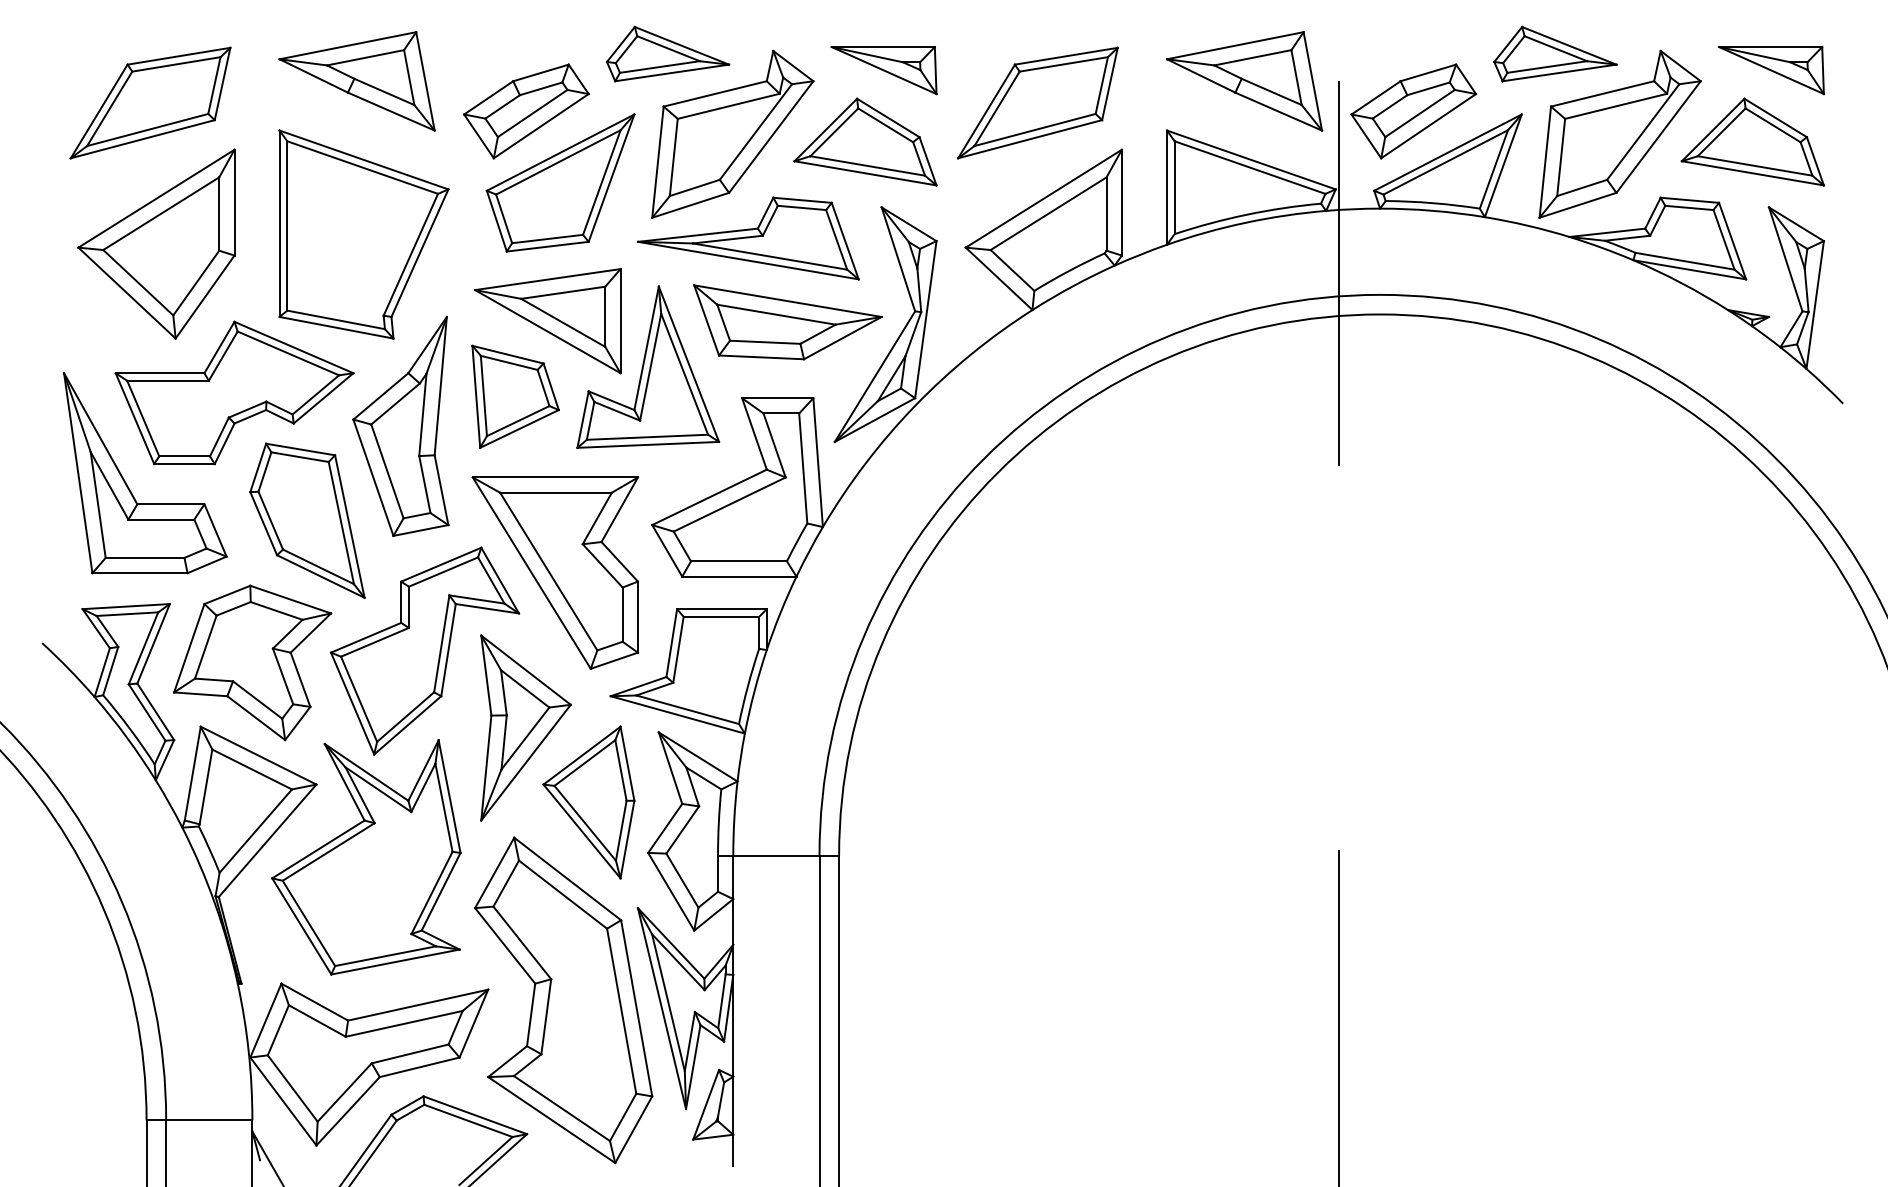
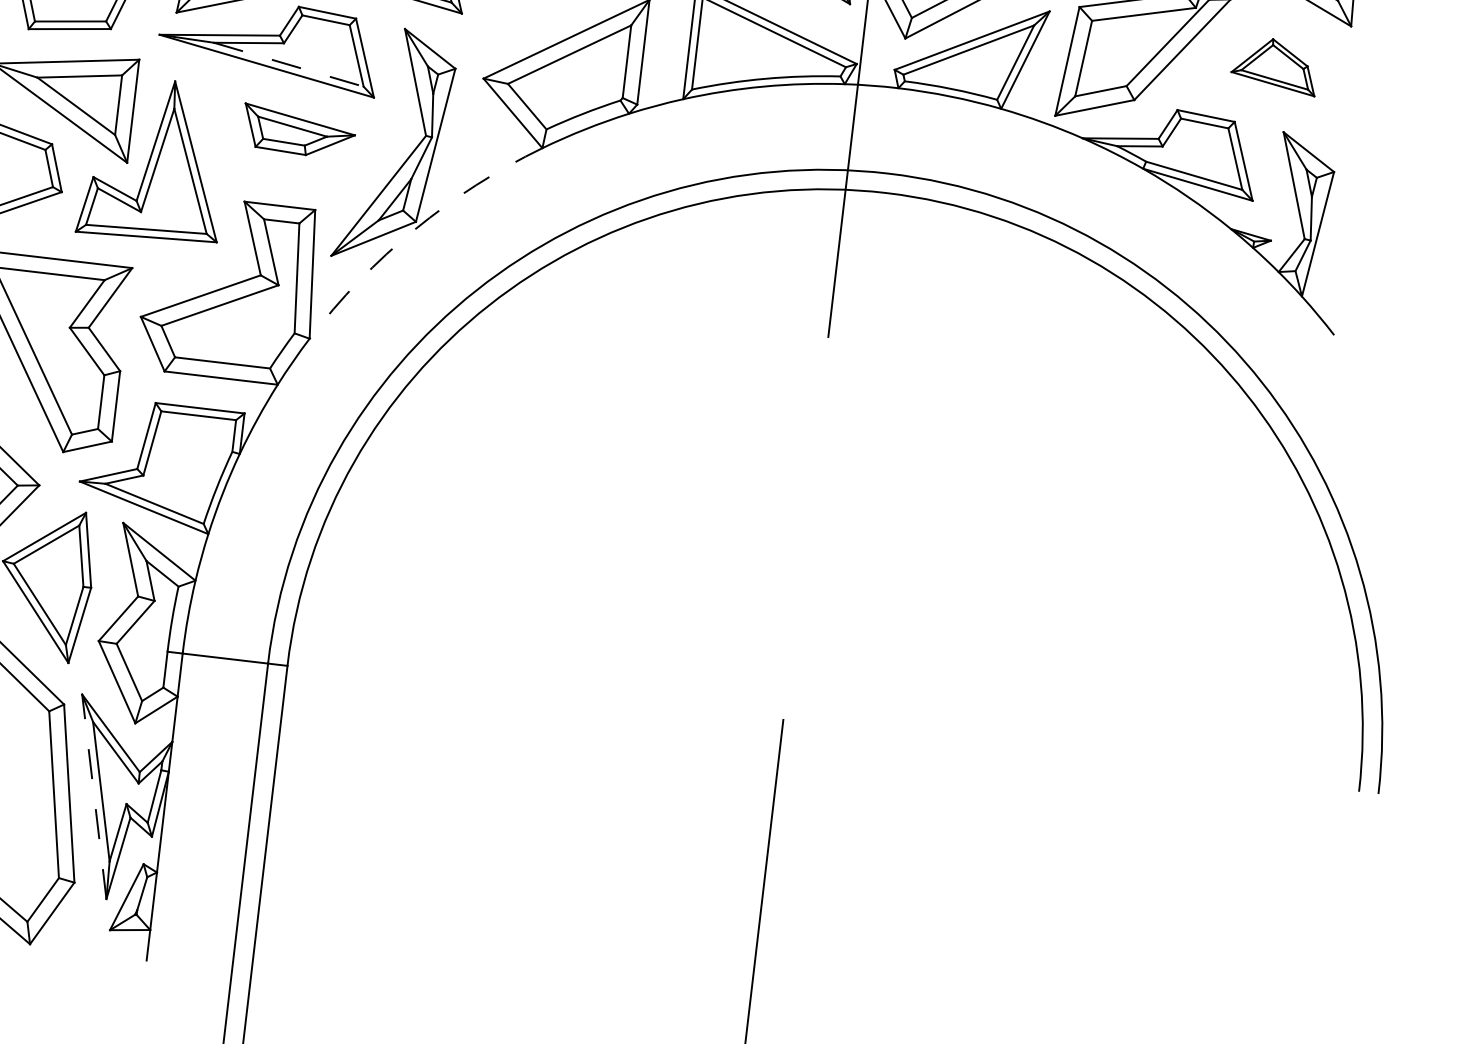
part: (1752, 141) -> (1274, 65), size x0.6
line: (770, 256) -> (289, 64), solid -> dashed
part: (787, 322) -> (298, 132), size x0.6
arc: (914, 406) -> (414, 229), solid -> dashed
line: (661, 1008) -> (93, 796), solid -> dashed

